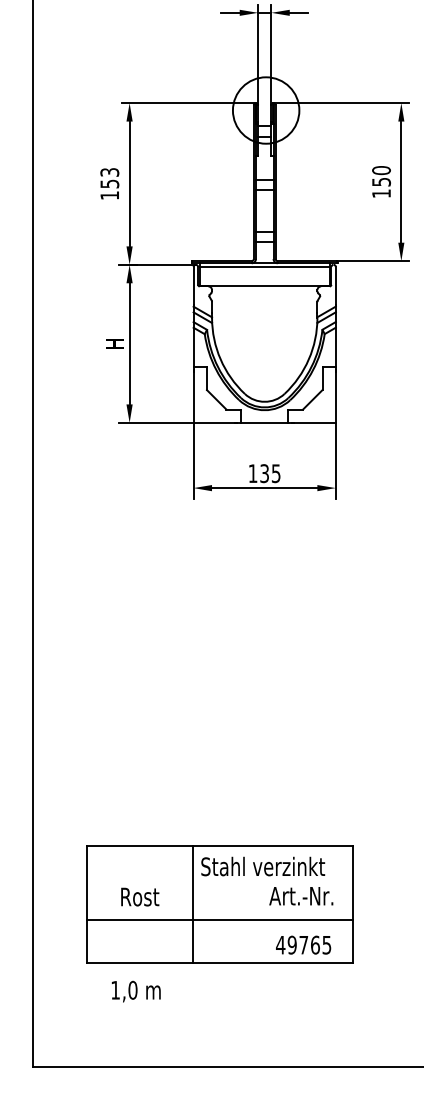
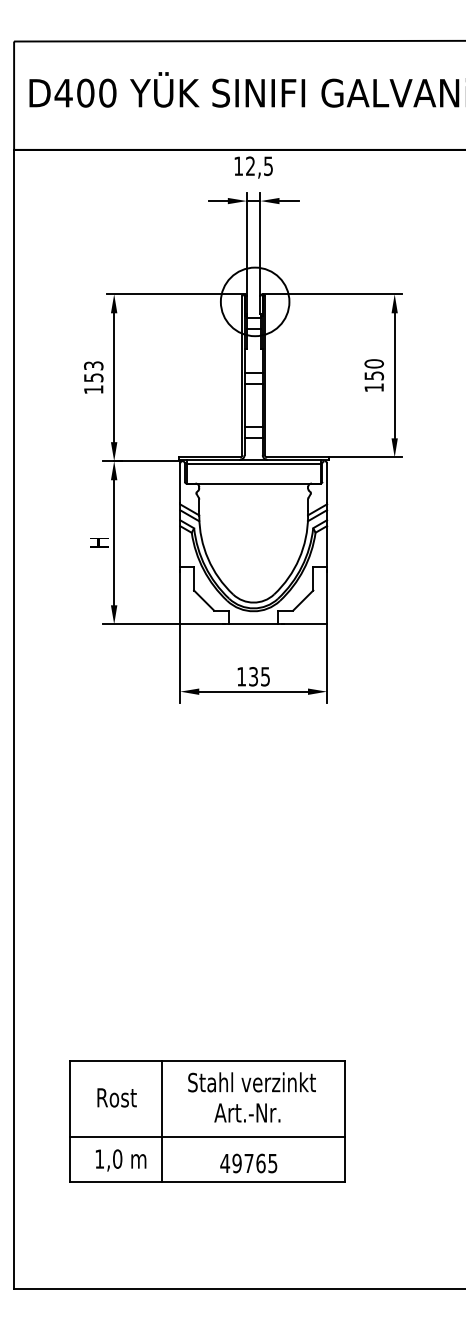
text: (301, 895) -> (247, 1112), moved
text: (139, 896) -> (116, 1097), moved
line: (192, 904) -> (162, 1121), moved
text: (303, 945) -> (248, 1163), moved
text: (135, 991) -> (120, 1160), moved

